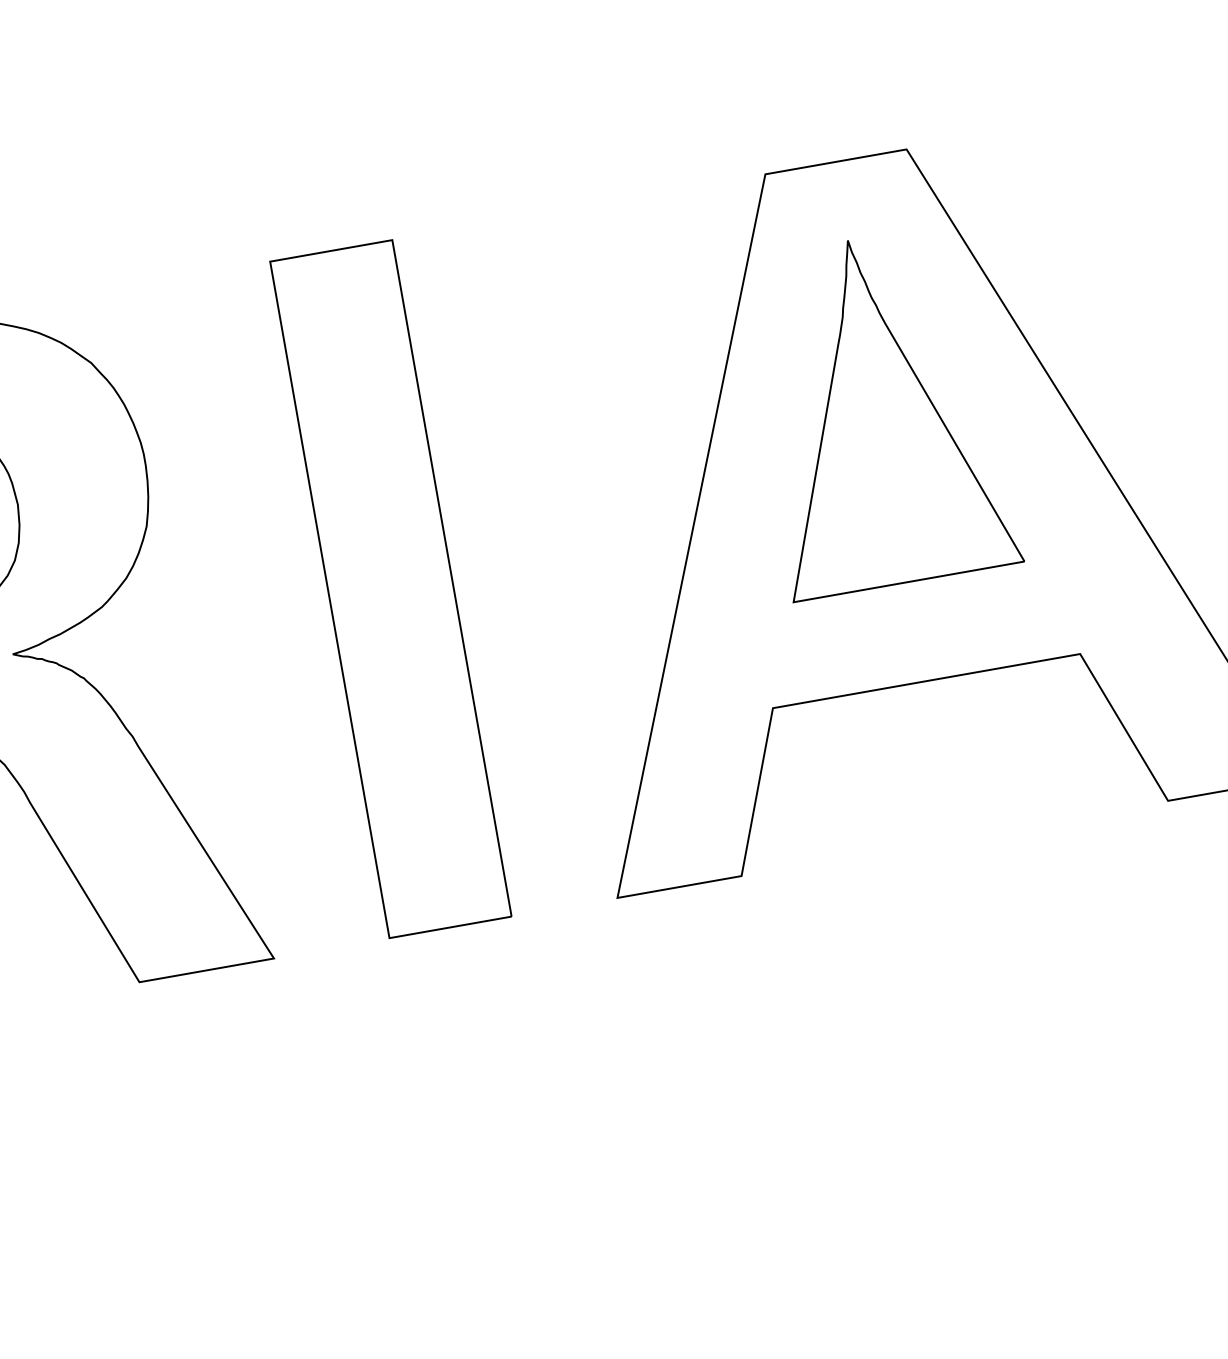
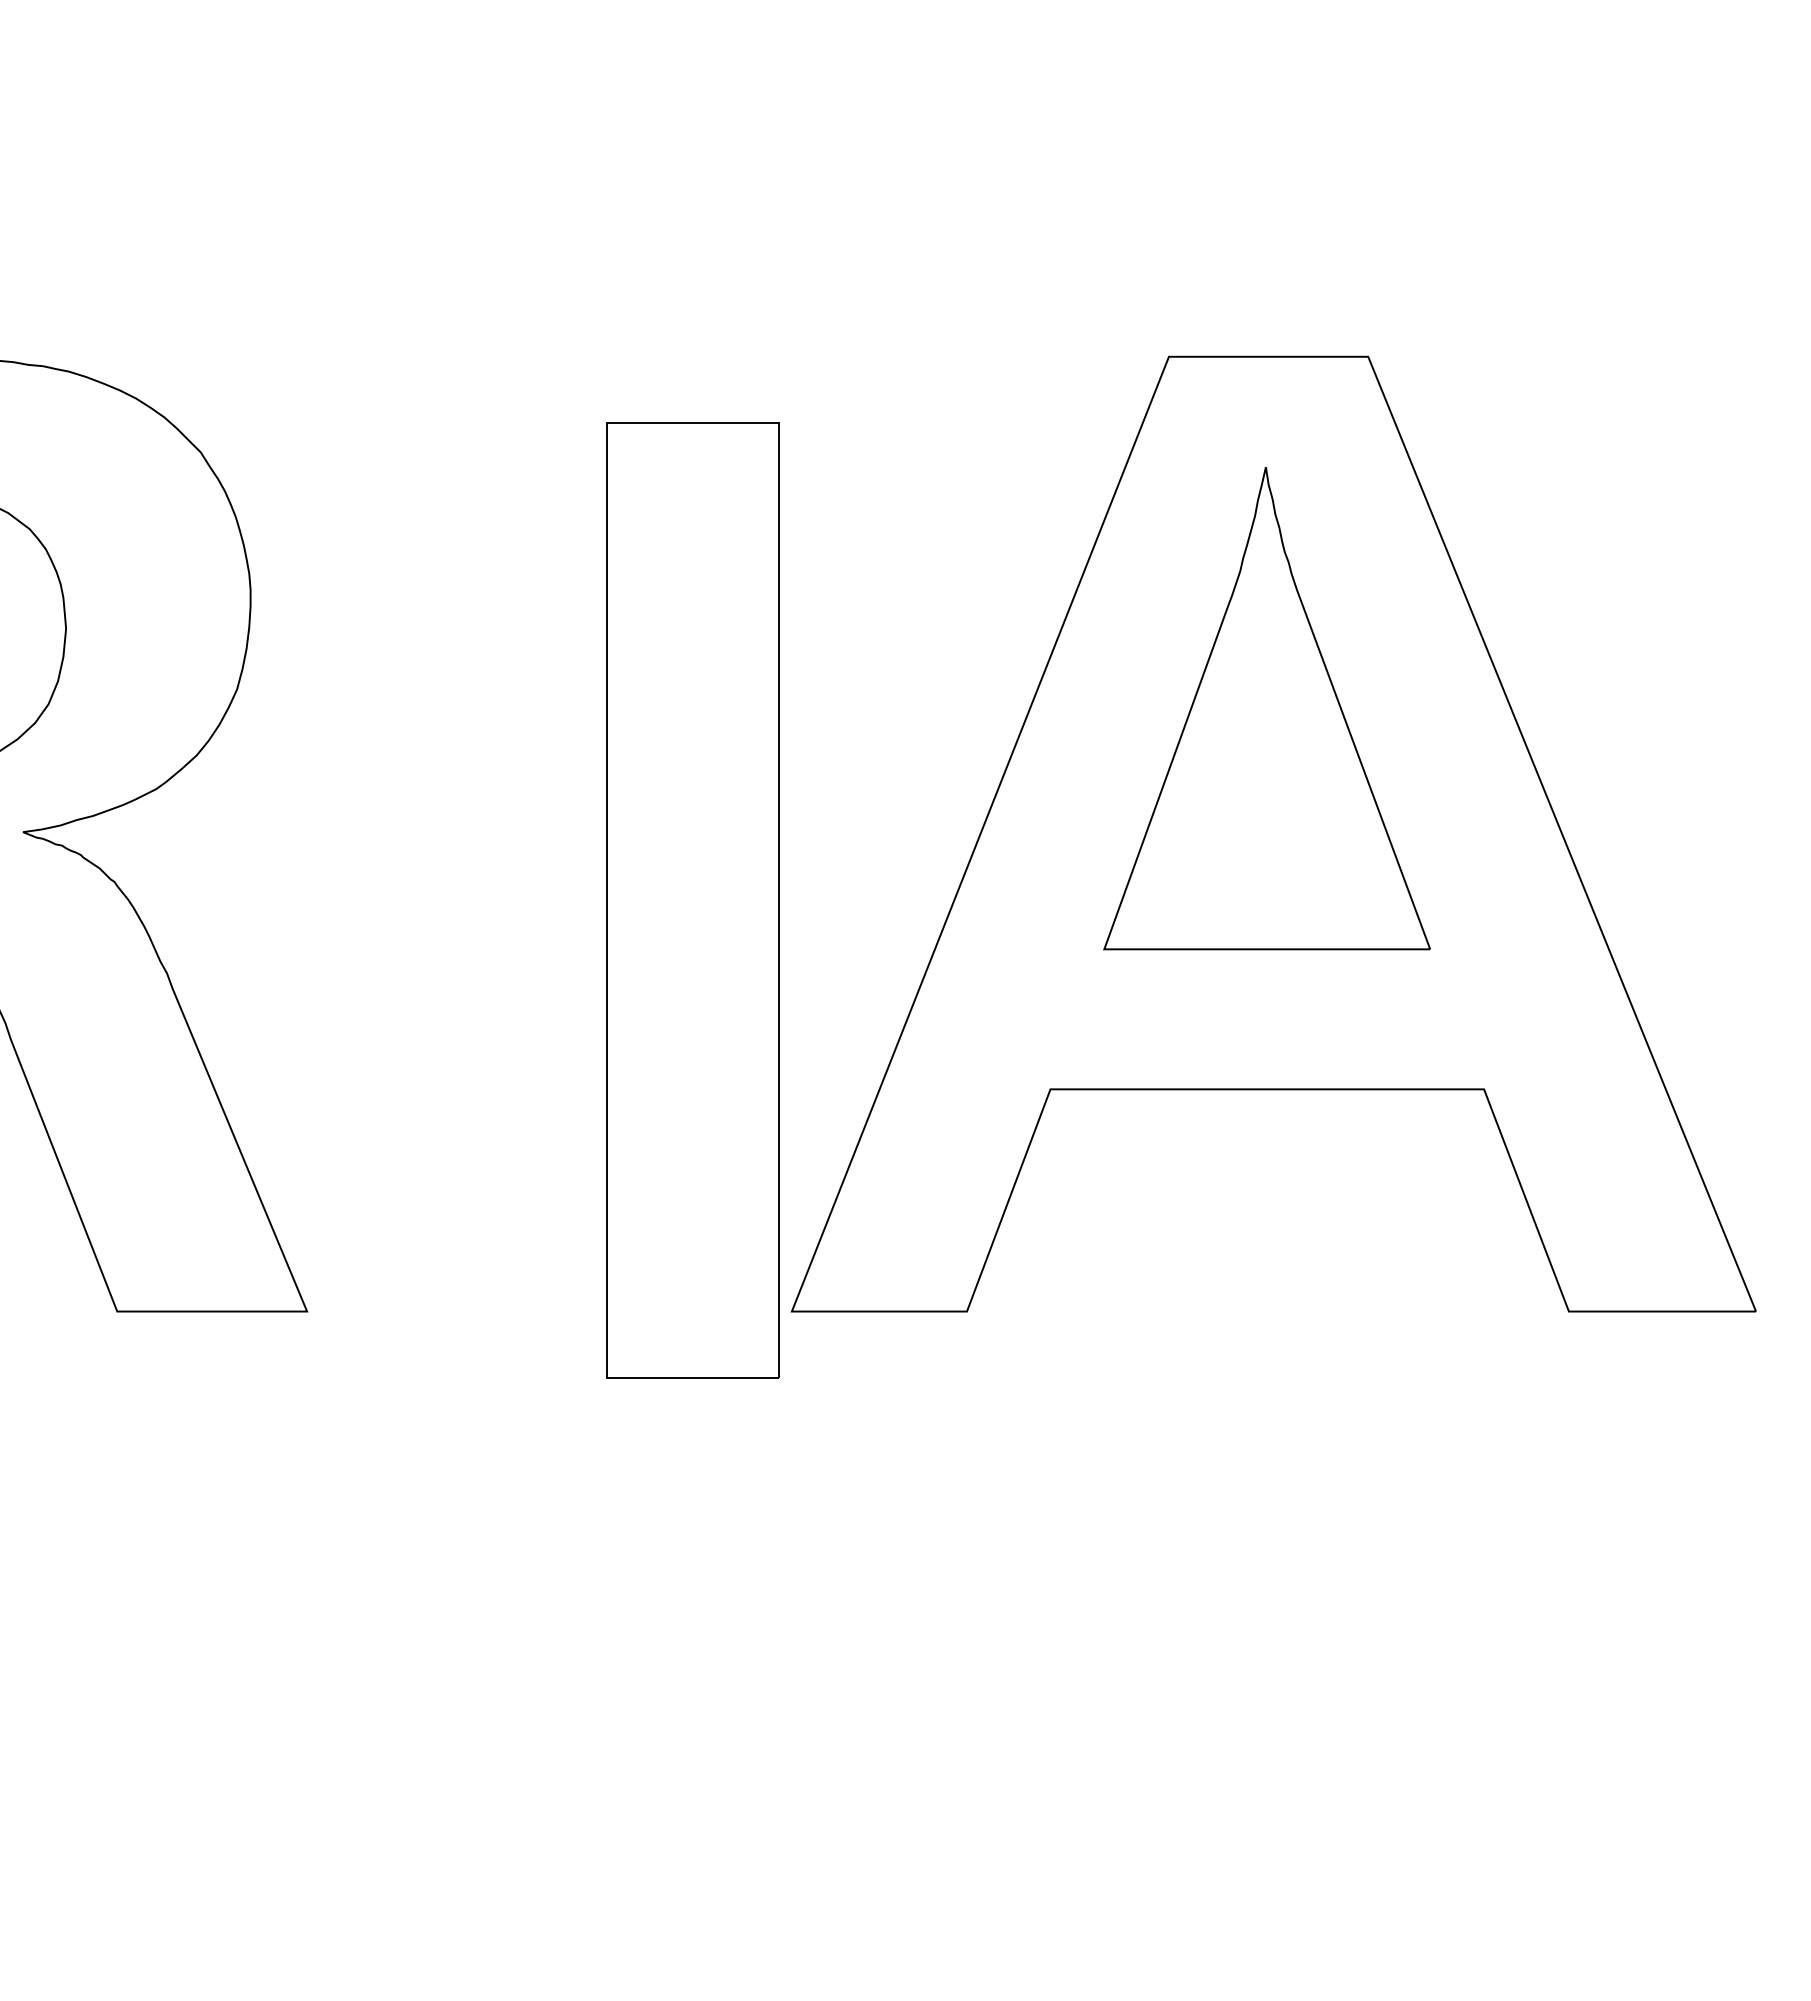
part: (390, 589) -> (692, 900), moved

